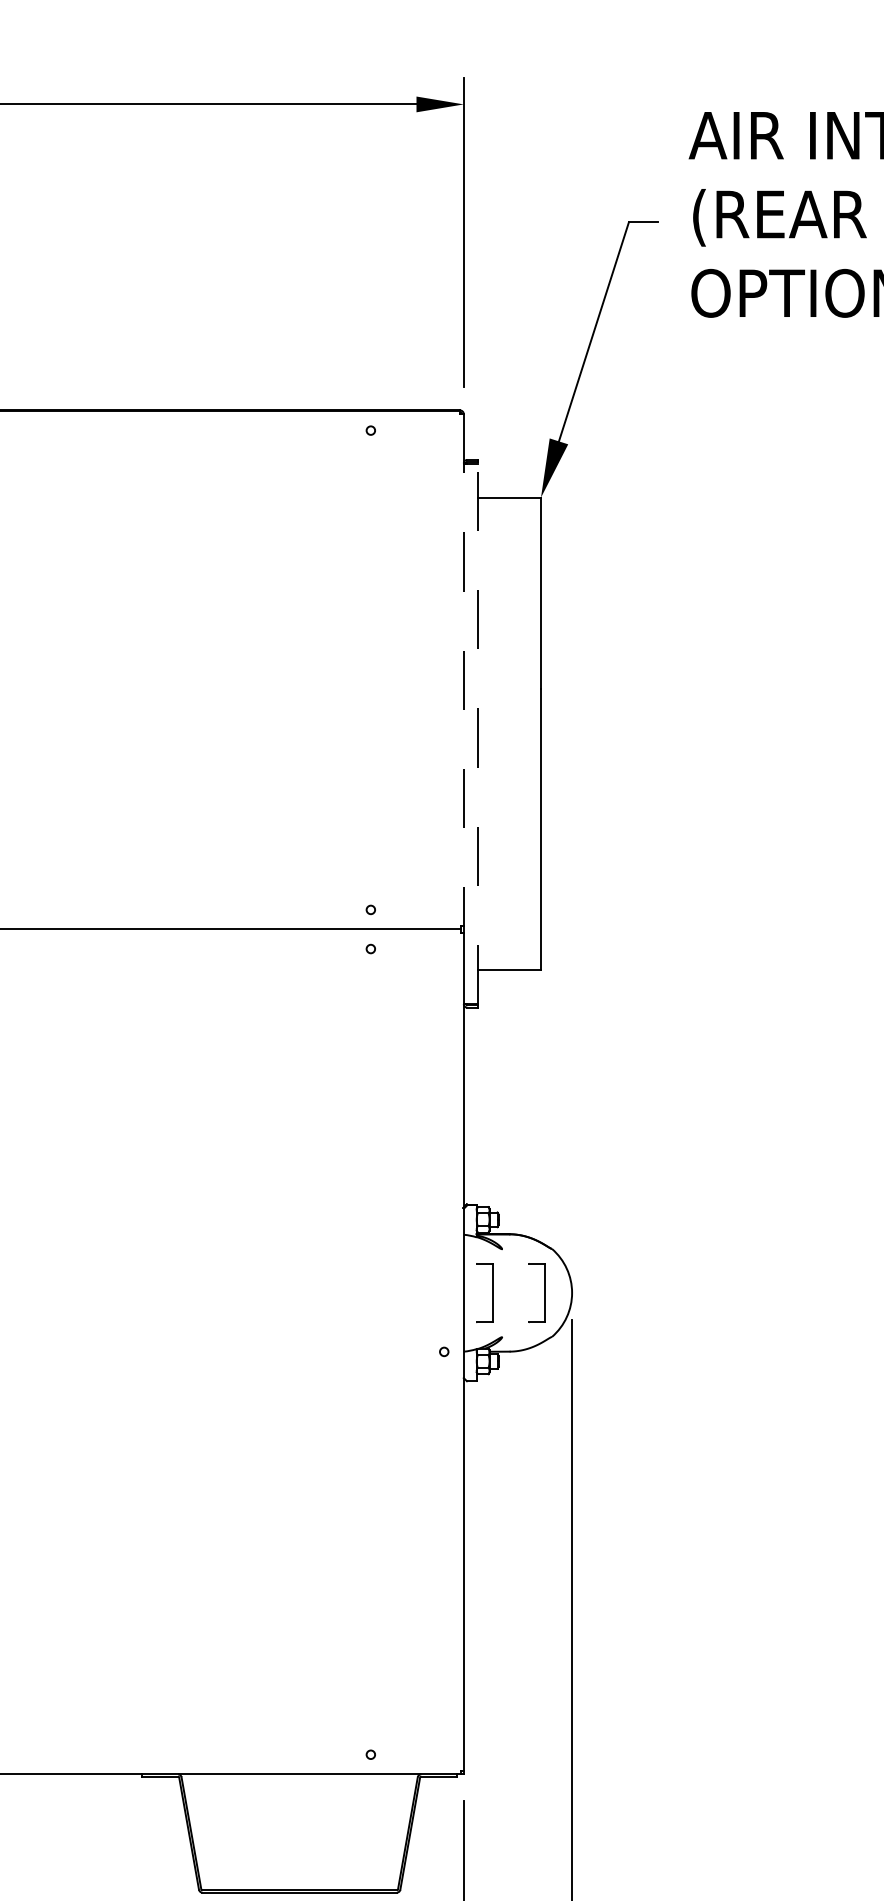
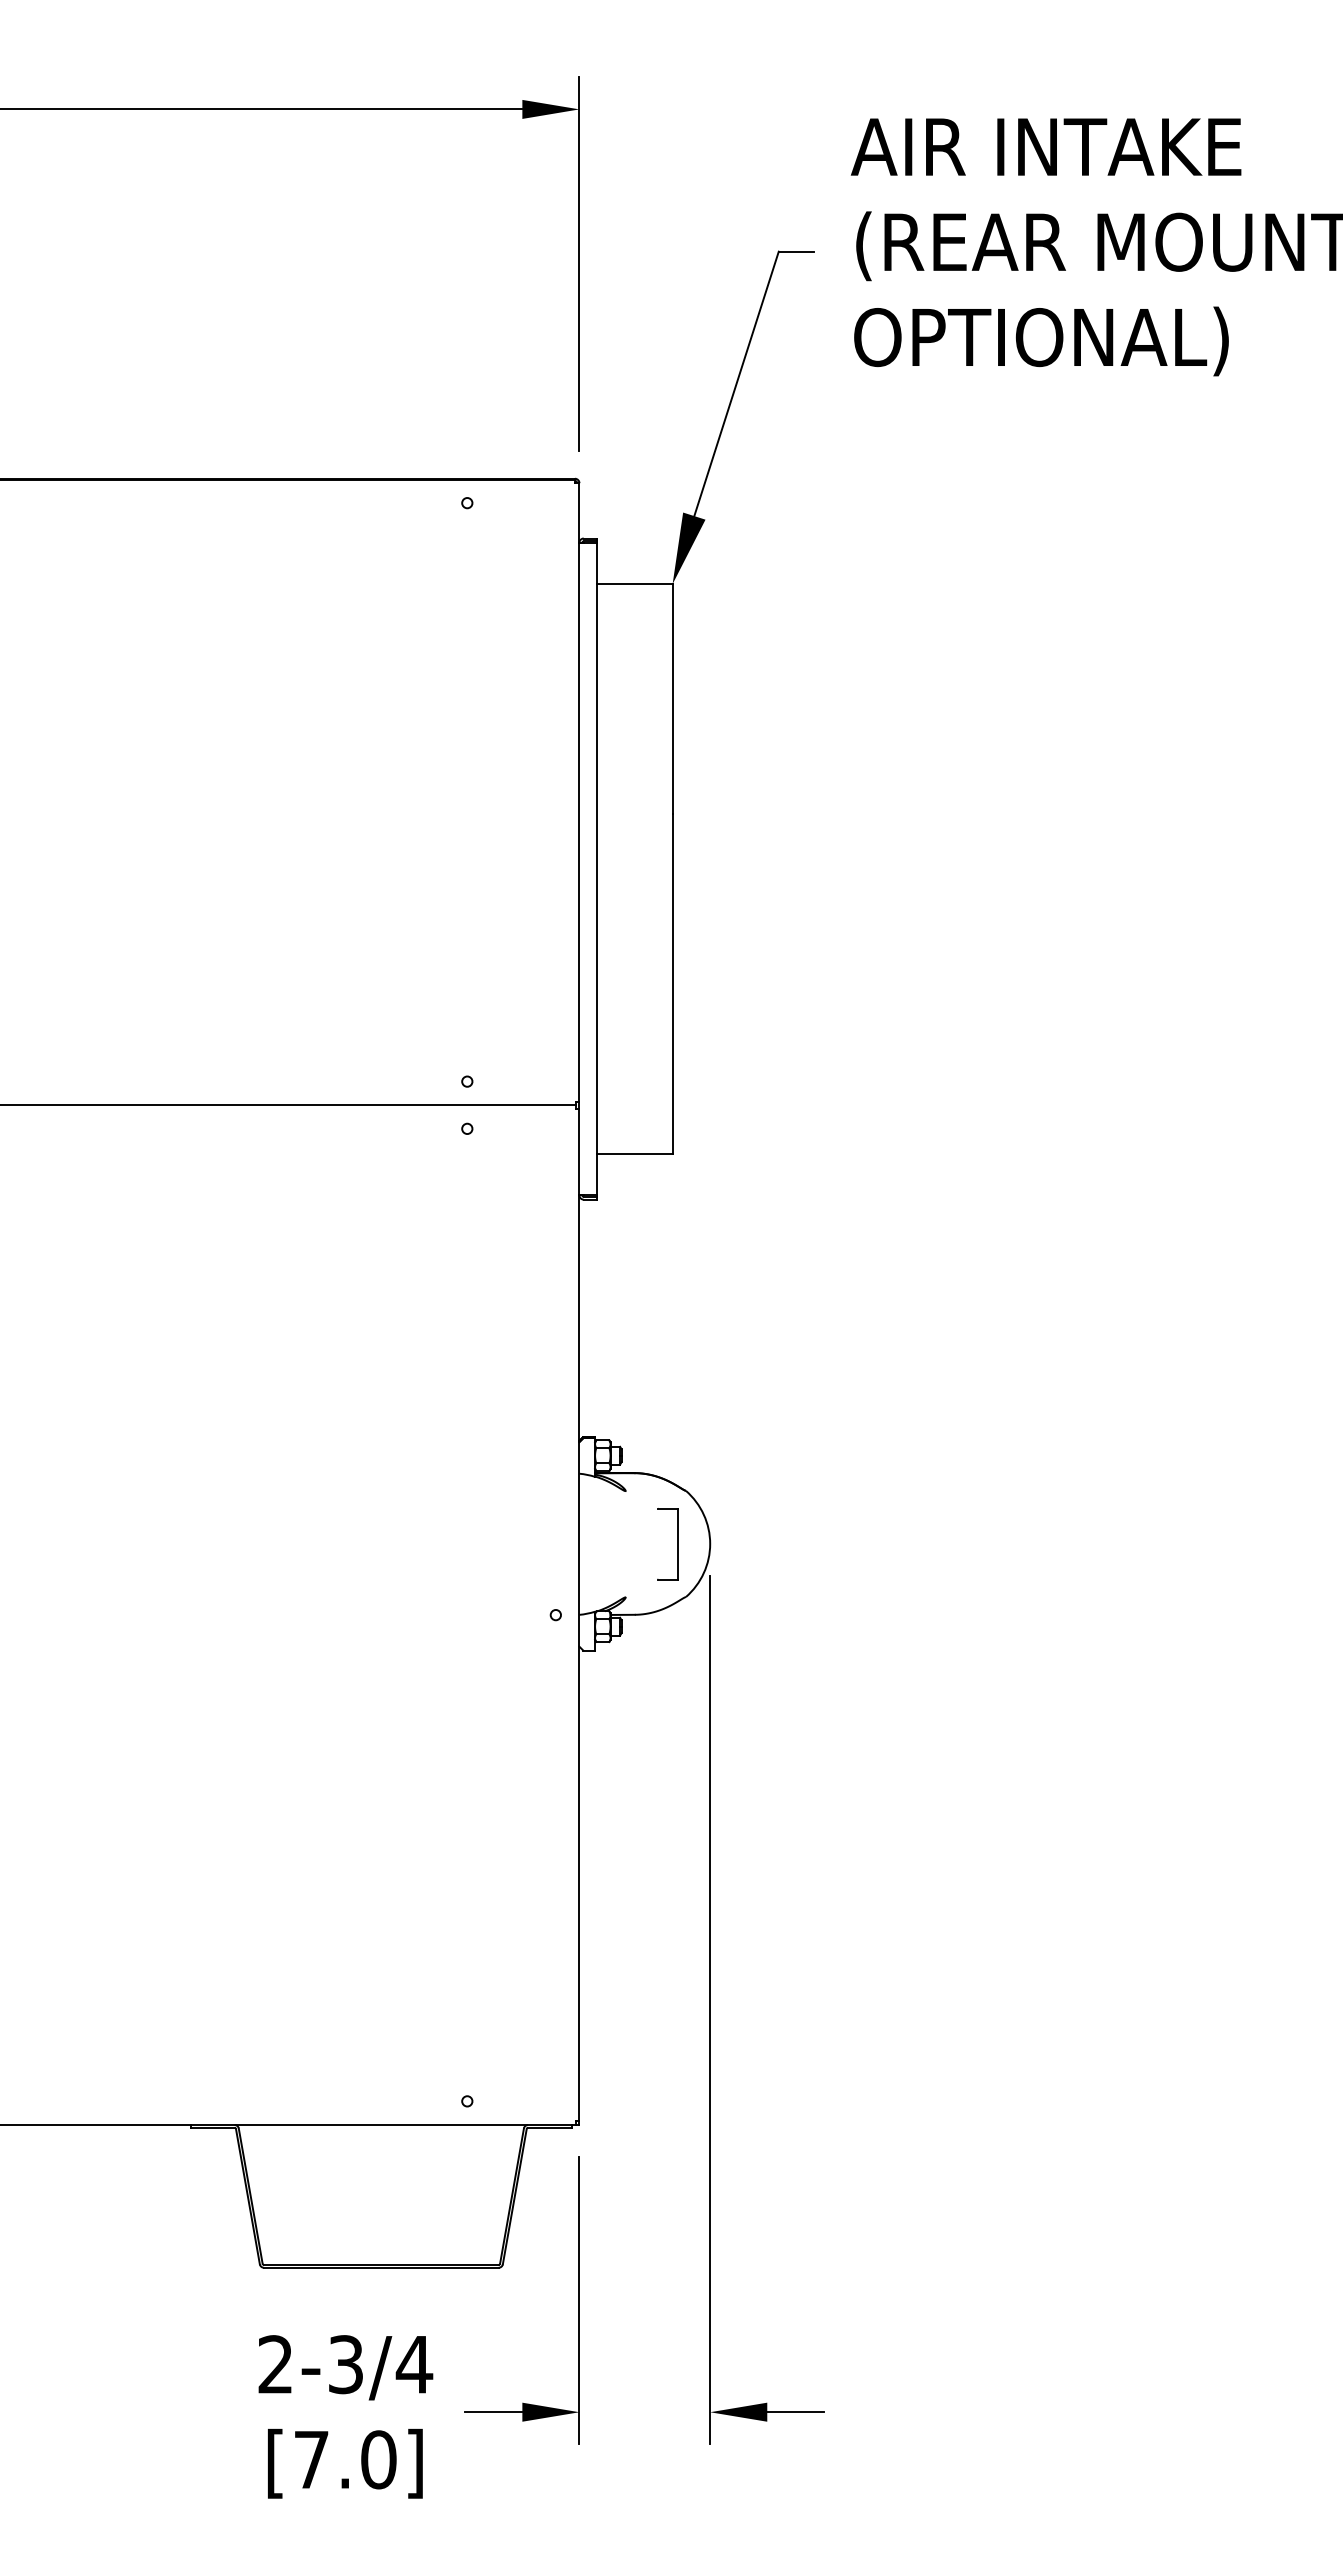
line: (463, 670) -> (579, 792), dashed -> solid
line: (478, 733) -> (597, 868), dashed -> solid
part: (492, 1293) -> (614, 1544), removed

